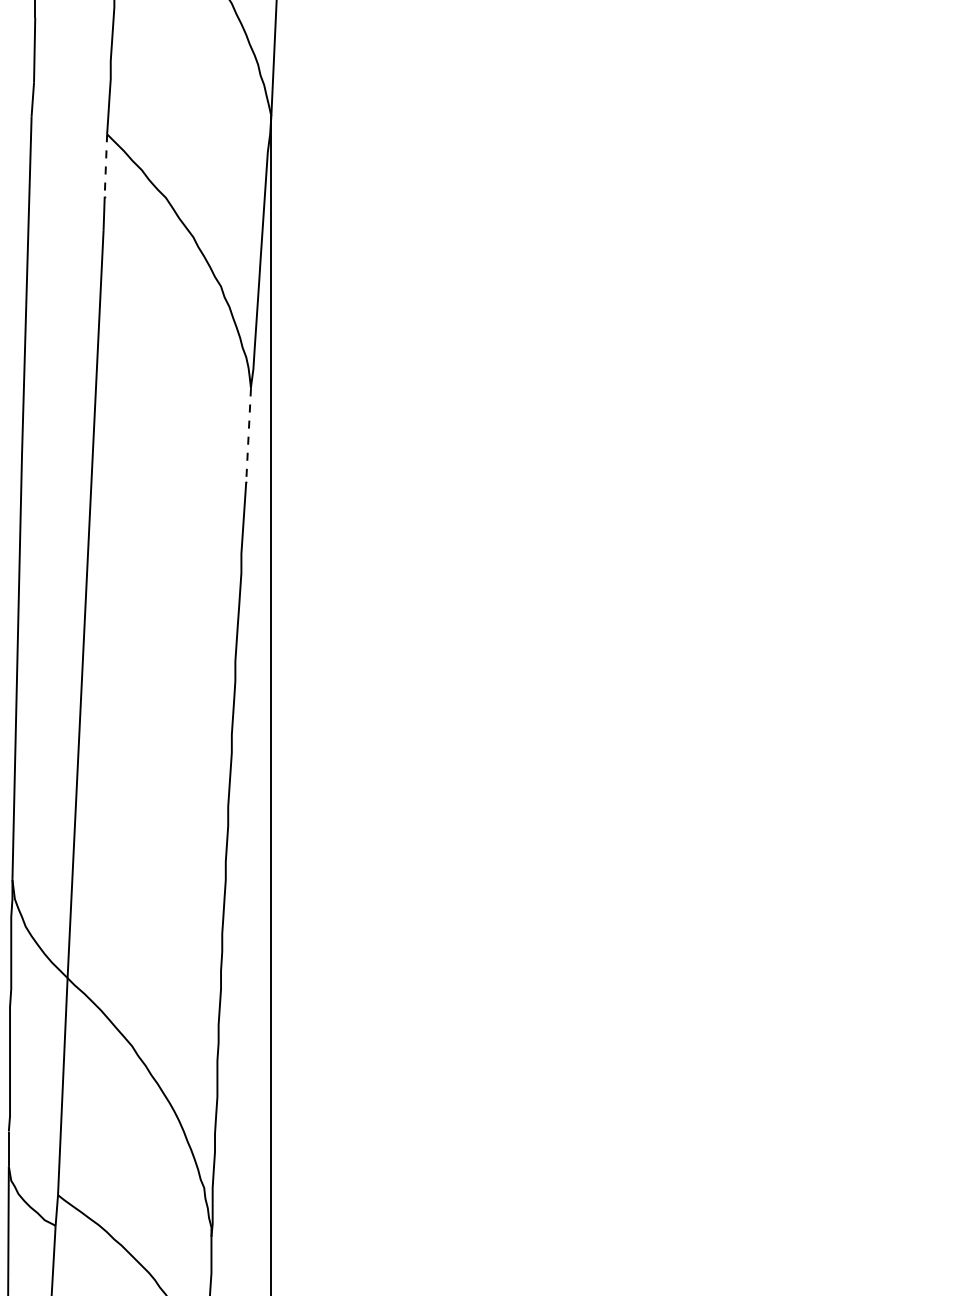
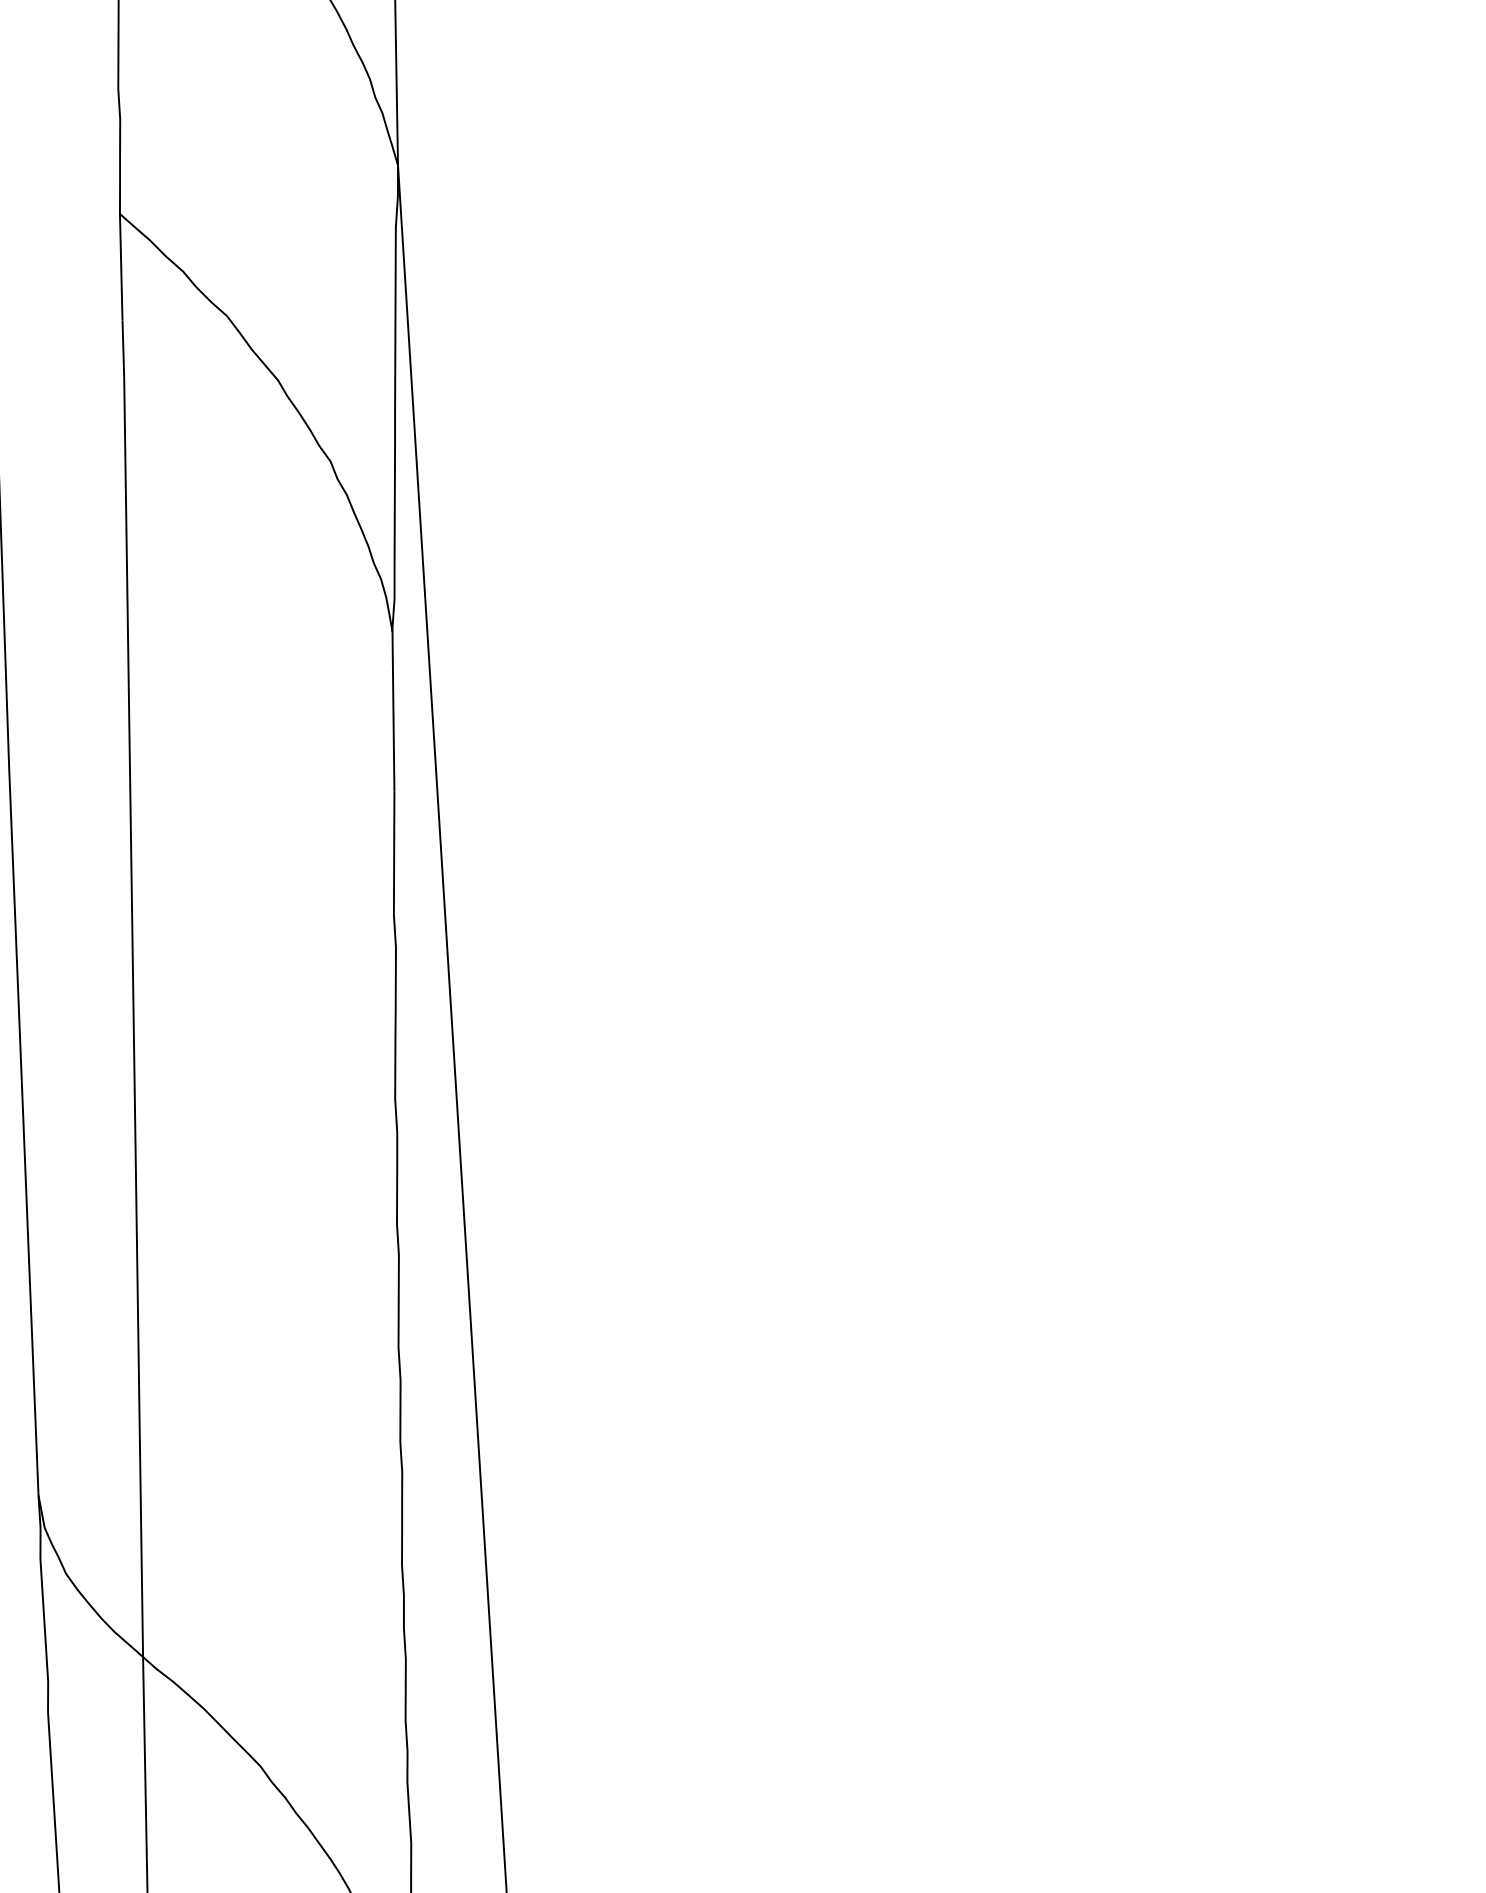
line: (105, 165) -> (120, 267), dashed -> solid
line: (248, 436) -> (393, 714), dashed -> solid

